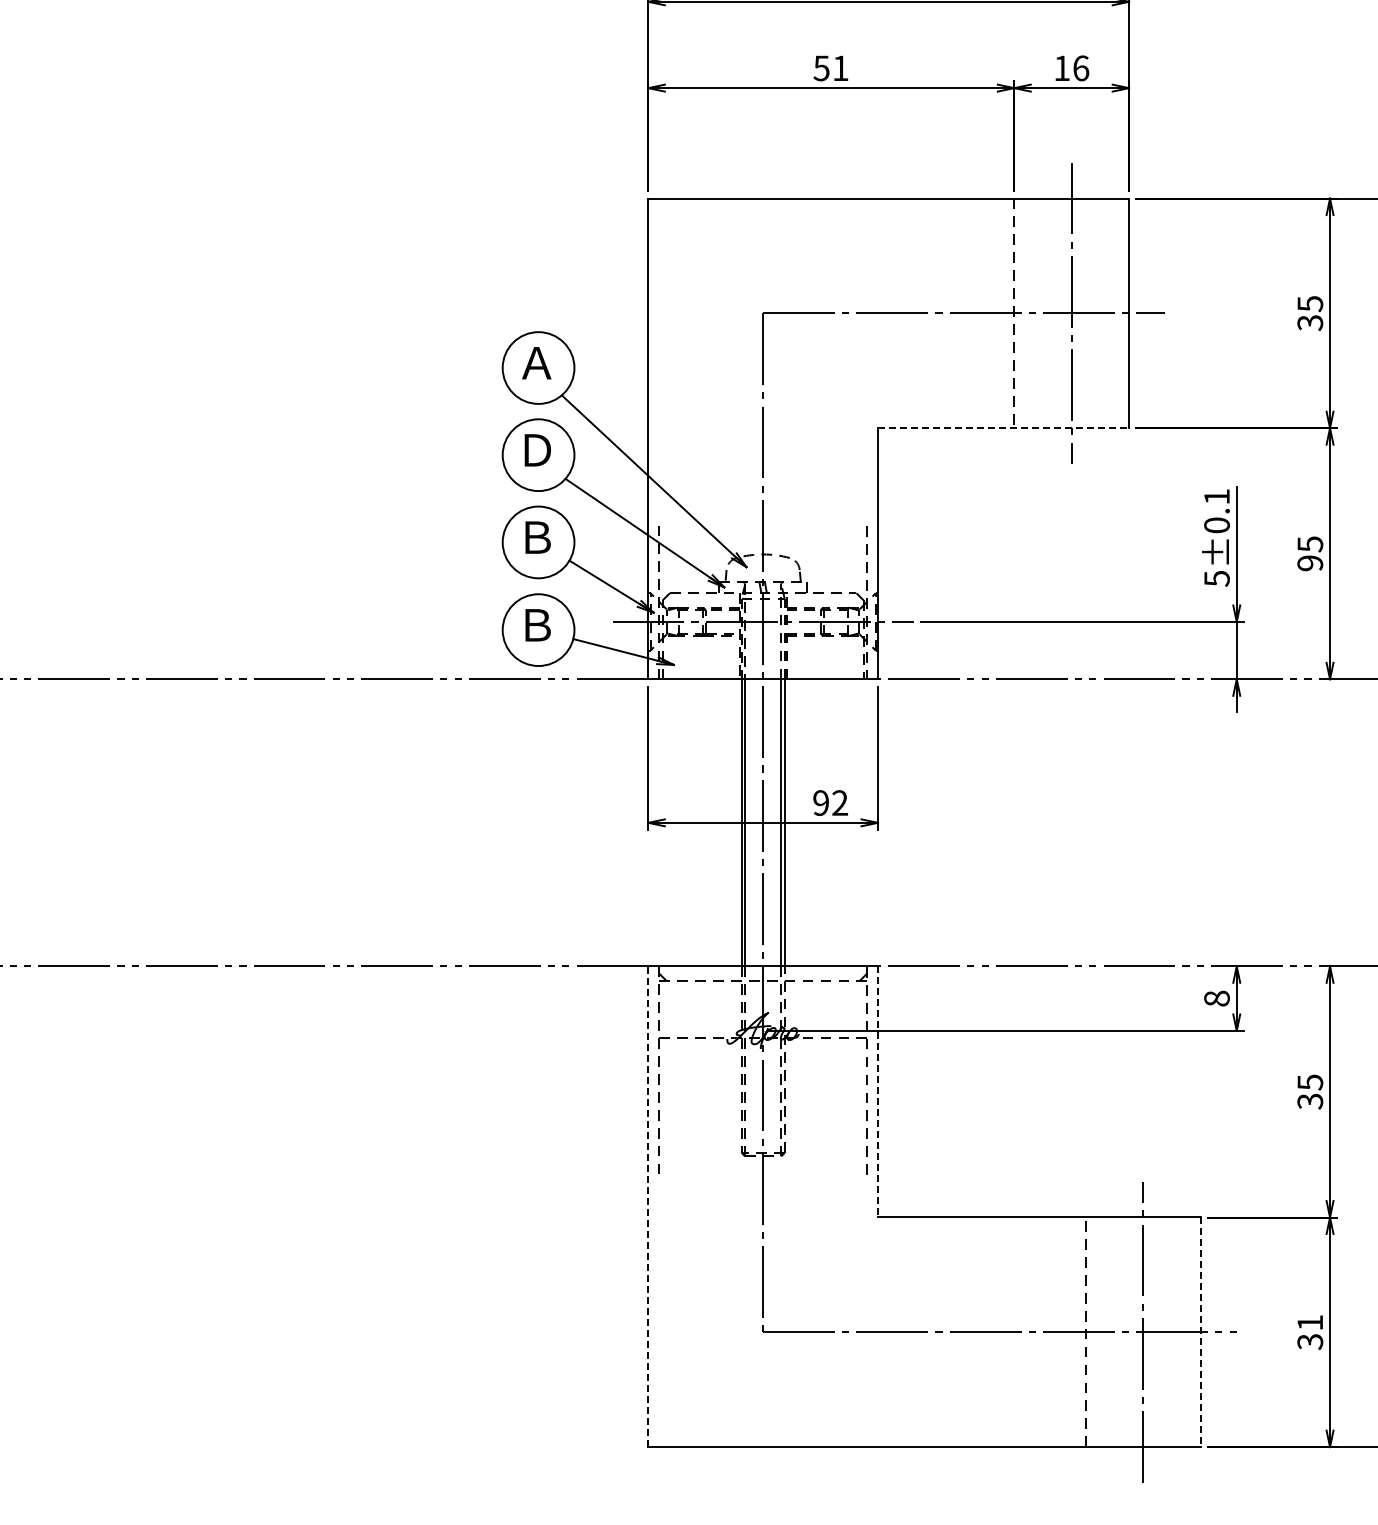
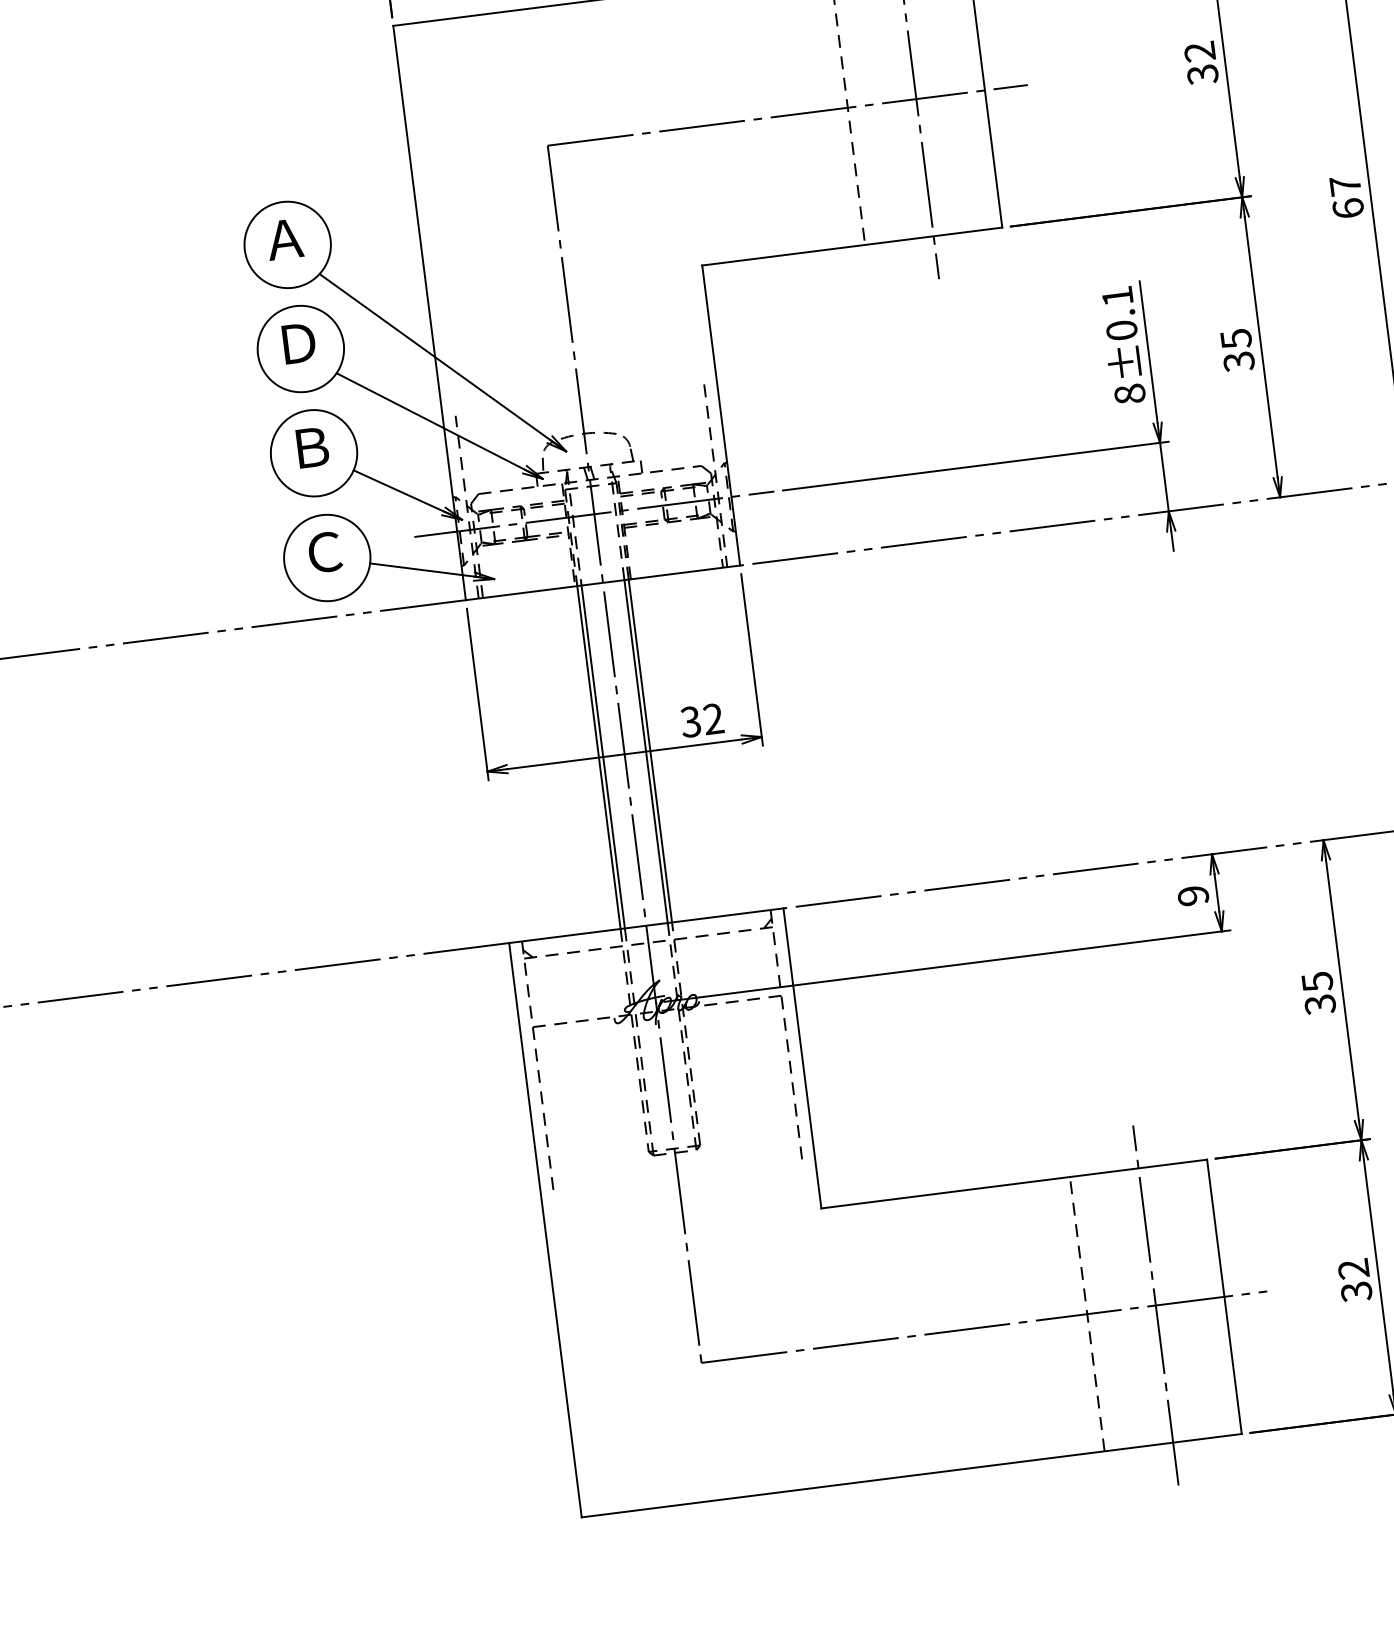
text: (1310, 304) -> (1200, 52), 35 -> 32
line: (1003, 428) -> (852, 246), dashed -> solid
text: (1310, 563) -> (1239, 361), 95 -> 35
text: (1216, 578) -> (1129, 394), 5±0.1 -> 8±0.1
text: (537, 624) -> (325, 551), Ｂ -> Ｃ
text: (820, 802) -> (690, 721), 92 -> 32
text: (1216, 998) -> (1192, 895), 8 -> 9
line: (877, 1091) -> (801, 1058), dashed -> solid
line: (648, 1206) -> (545, 1229), dashed -> solid
text: (1309, 1322) -> (1352, 1268), 31 -> 32
line: (1200, 1332) -> (1224, 1297), dashed -> solid

